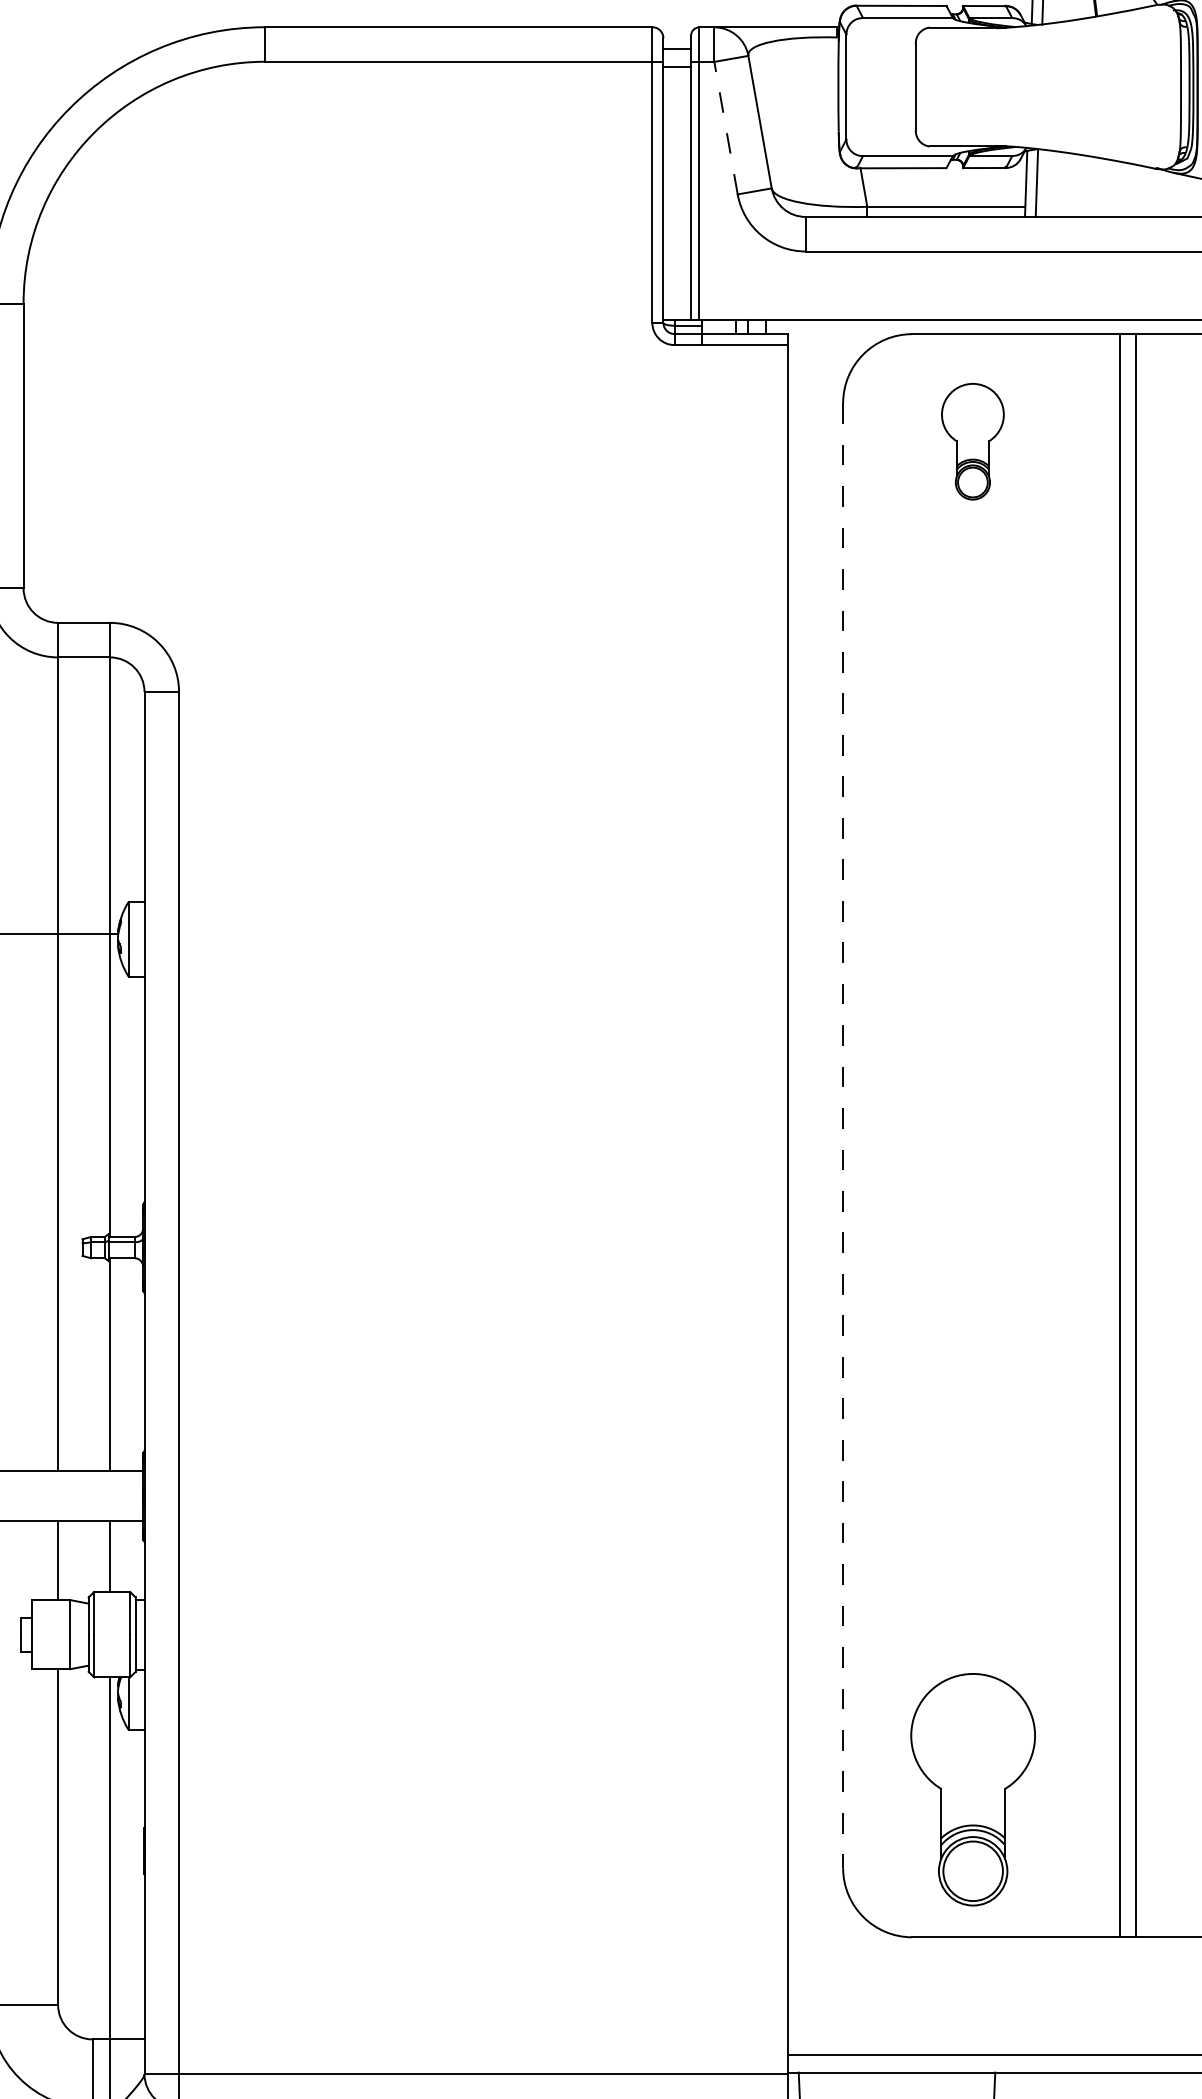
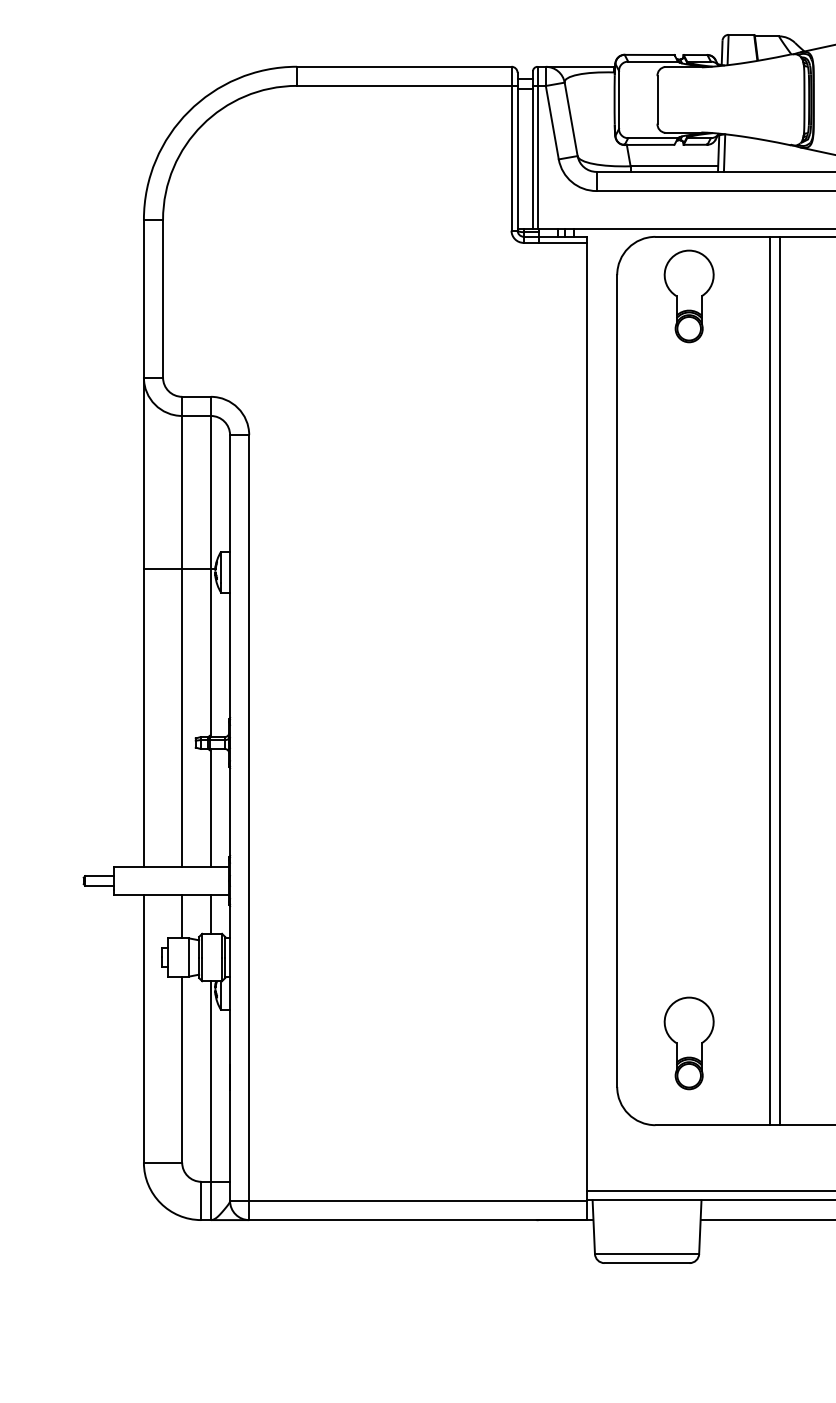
line: (726, 127) -> (552, 122), dashed -> solid
part: (971, 441) -> (688, 296), size x1.43
line: (843, 1136) -> (617, 681), dashed -> solid
part: (971, 1789) -> (688, 1043), size x0.71

